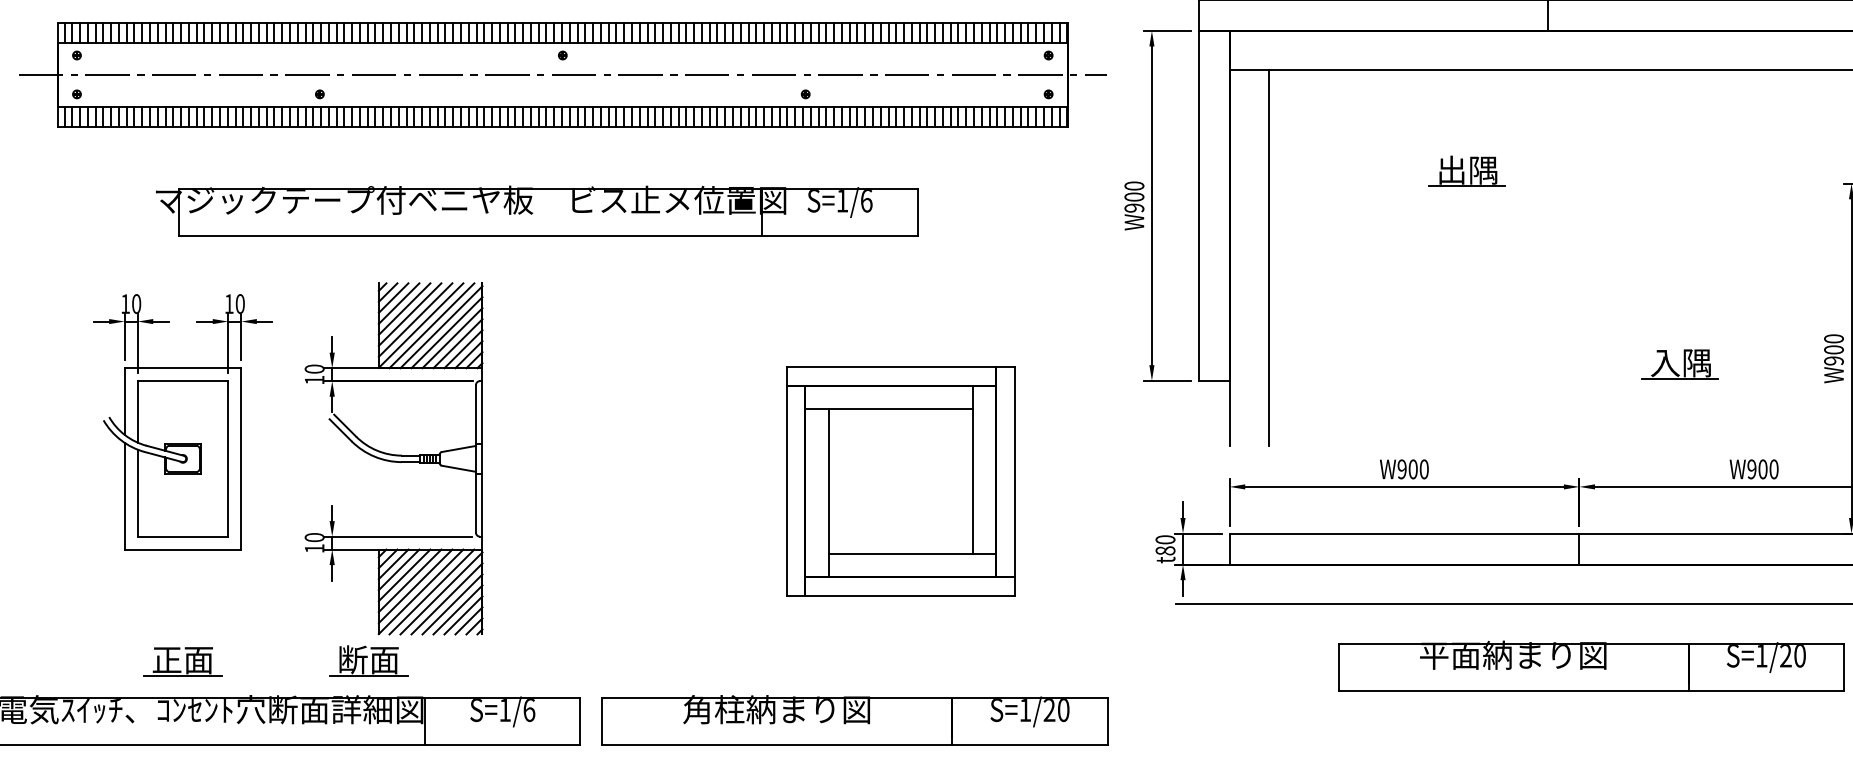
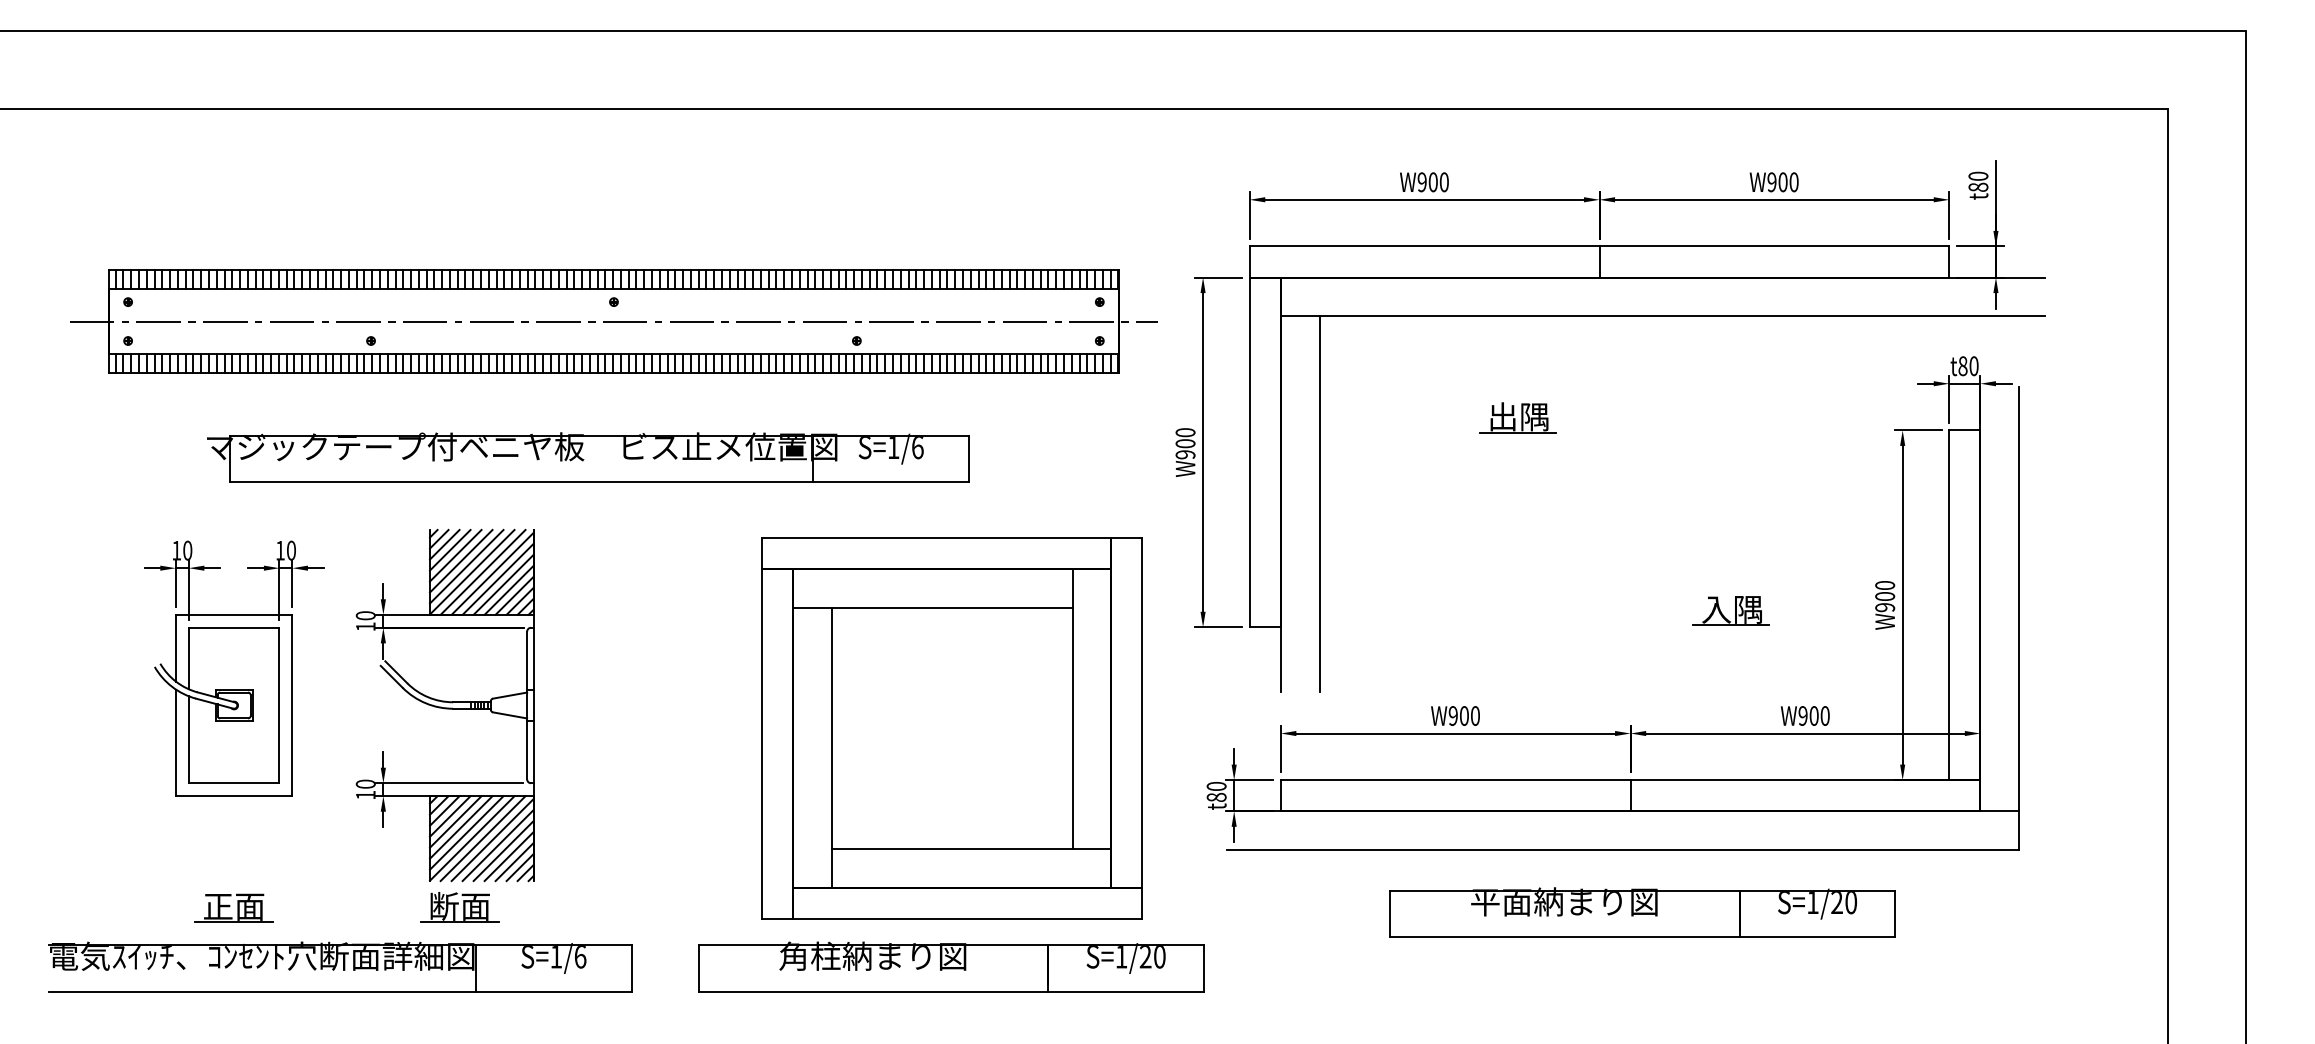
part: (900, 481) -> (951, 728), size x1.67
part: (368, 660) -> (459, 907), moved
part: (855, 719) -> (951, 966), moved

